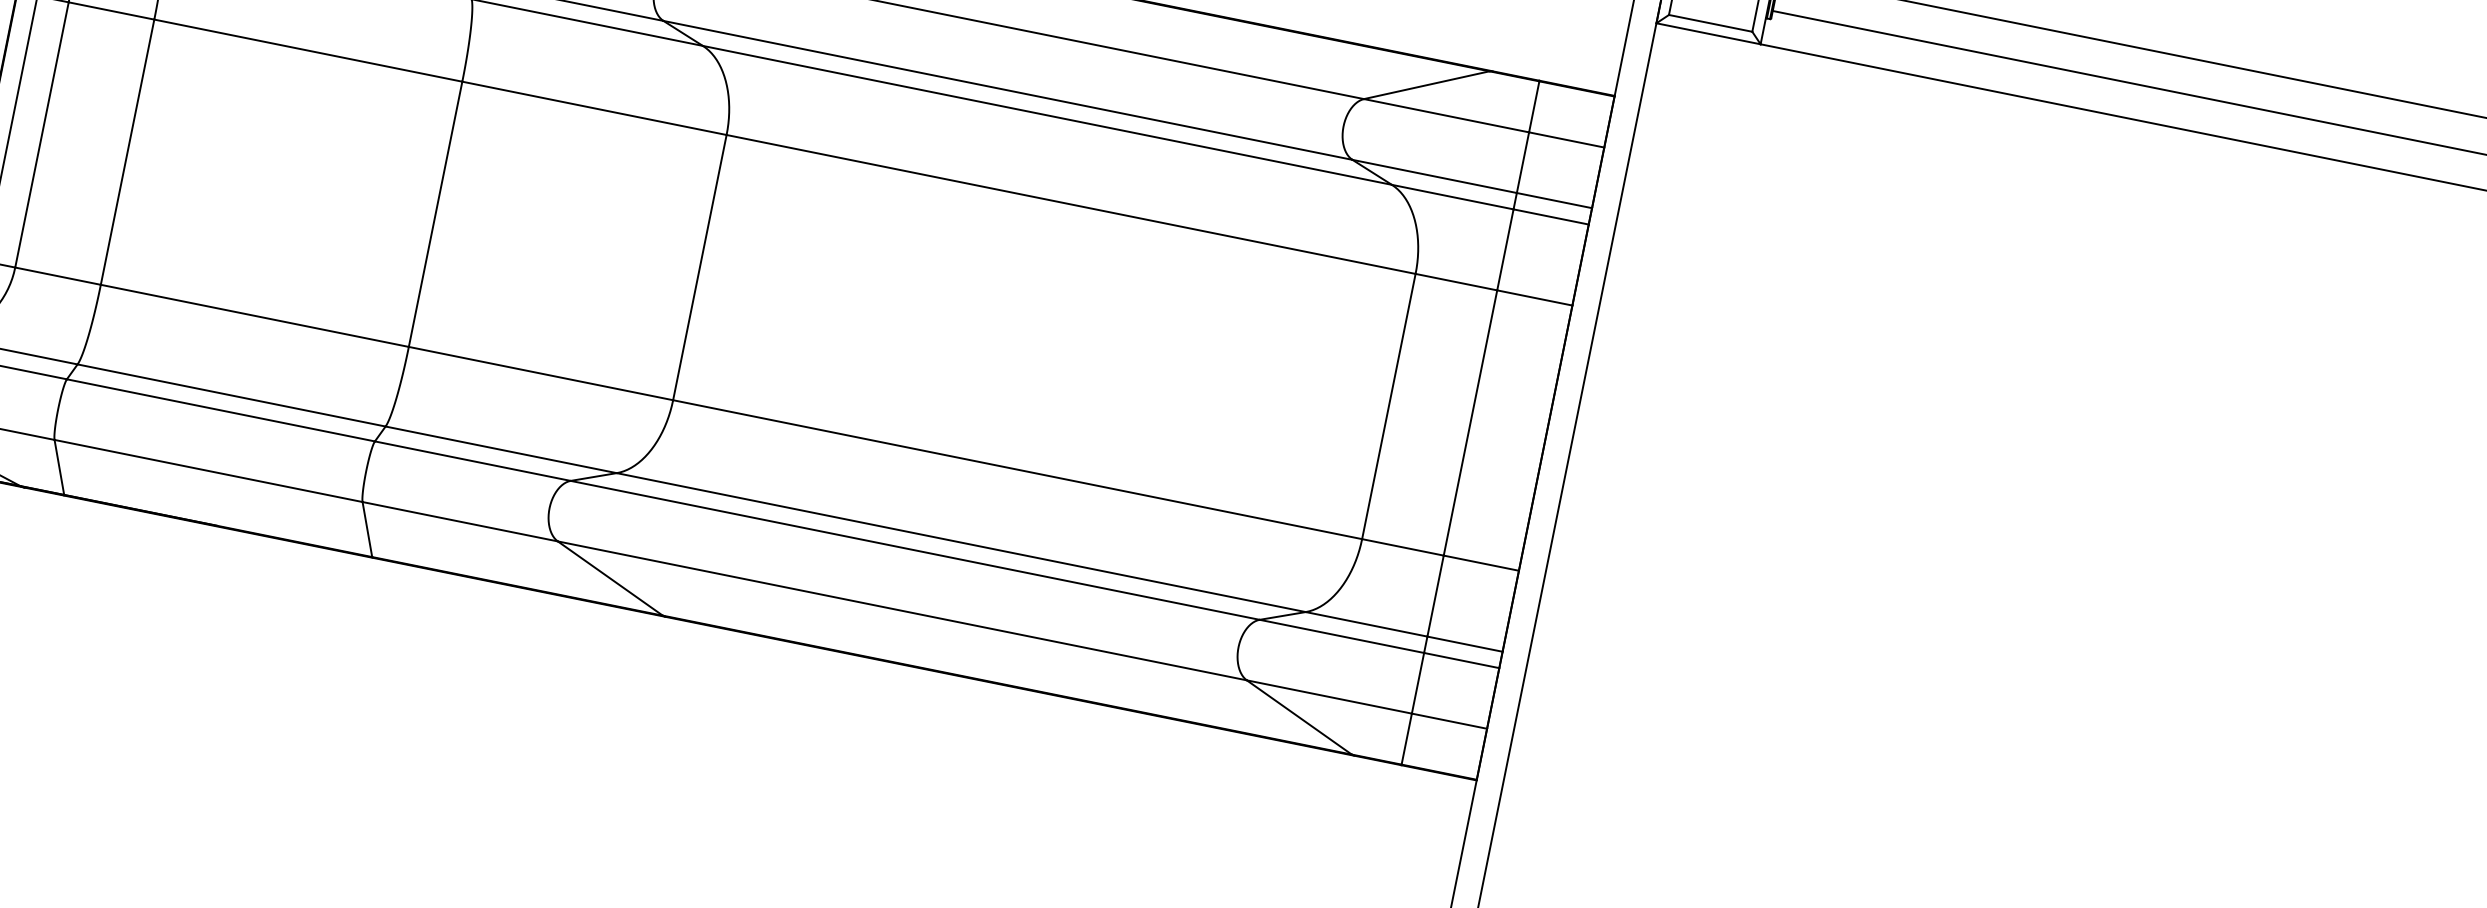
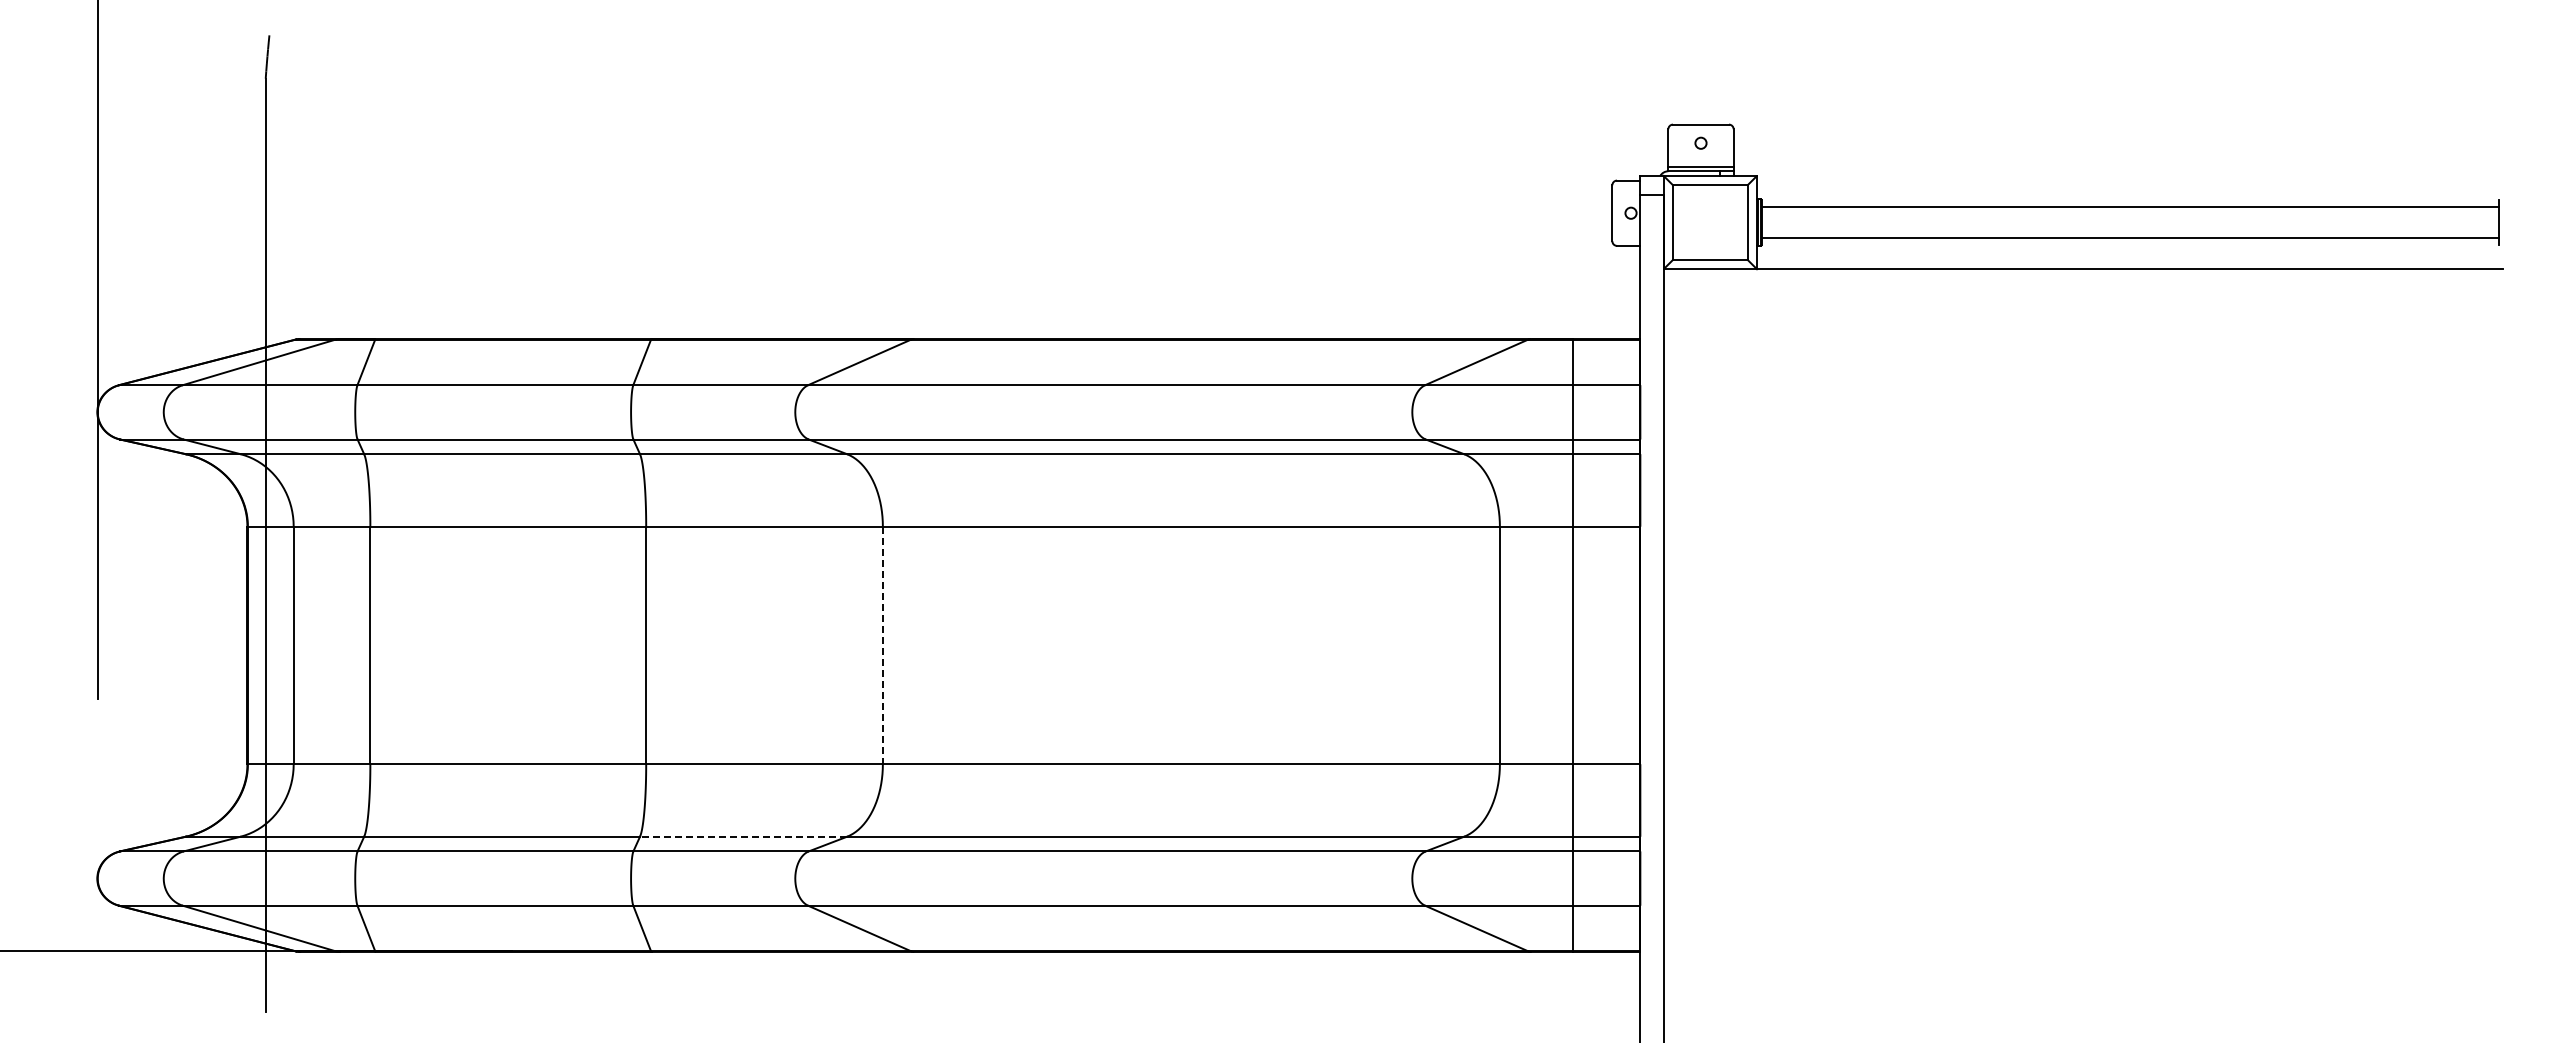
line: (699, 267) -> (882, 645), solid -> dashed
line: (501, 449) -> (743, 836), solid -> dashed

